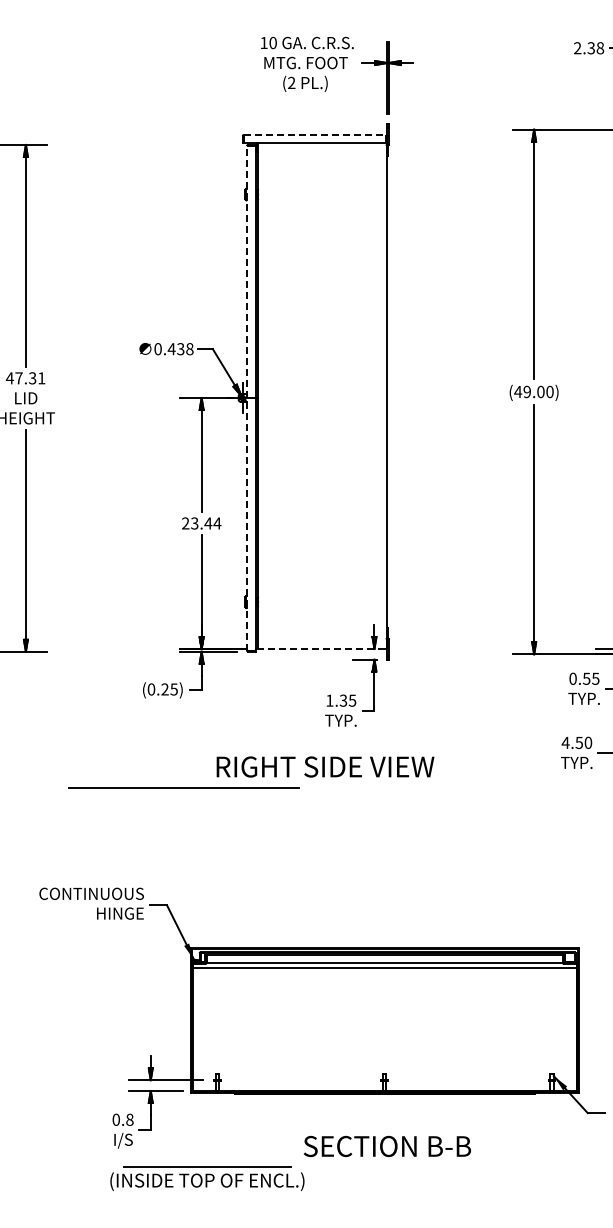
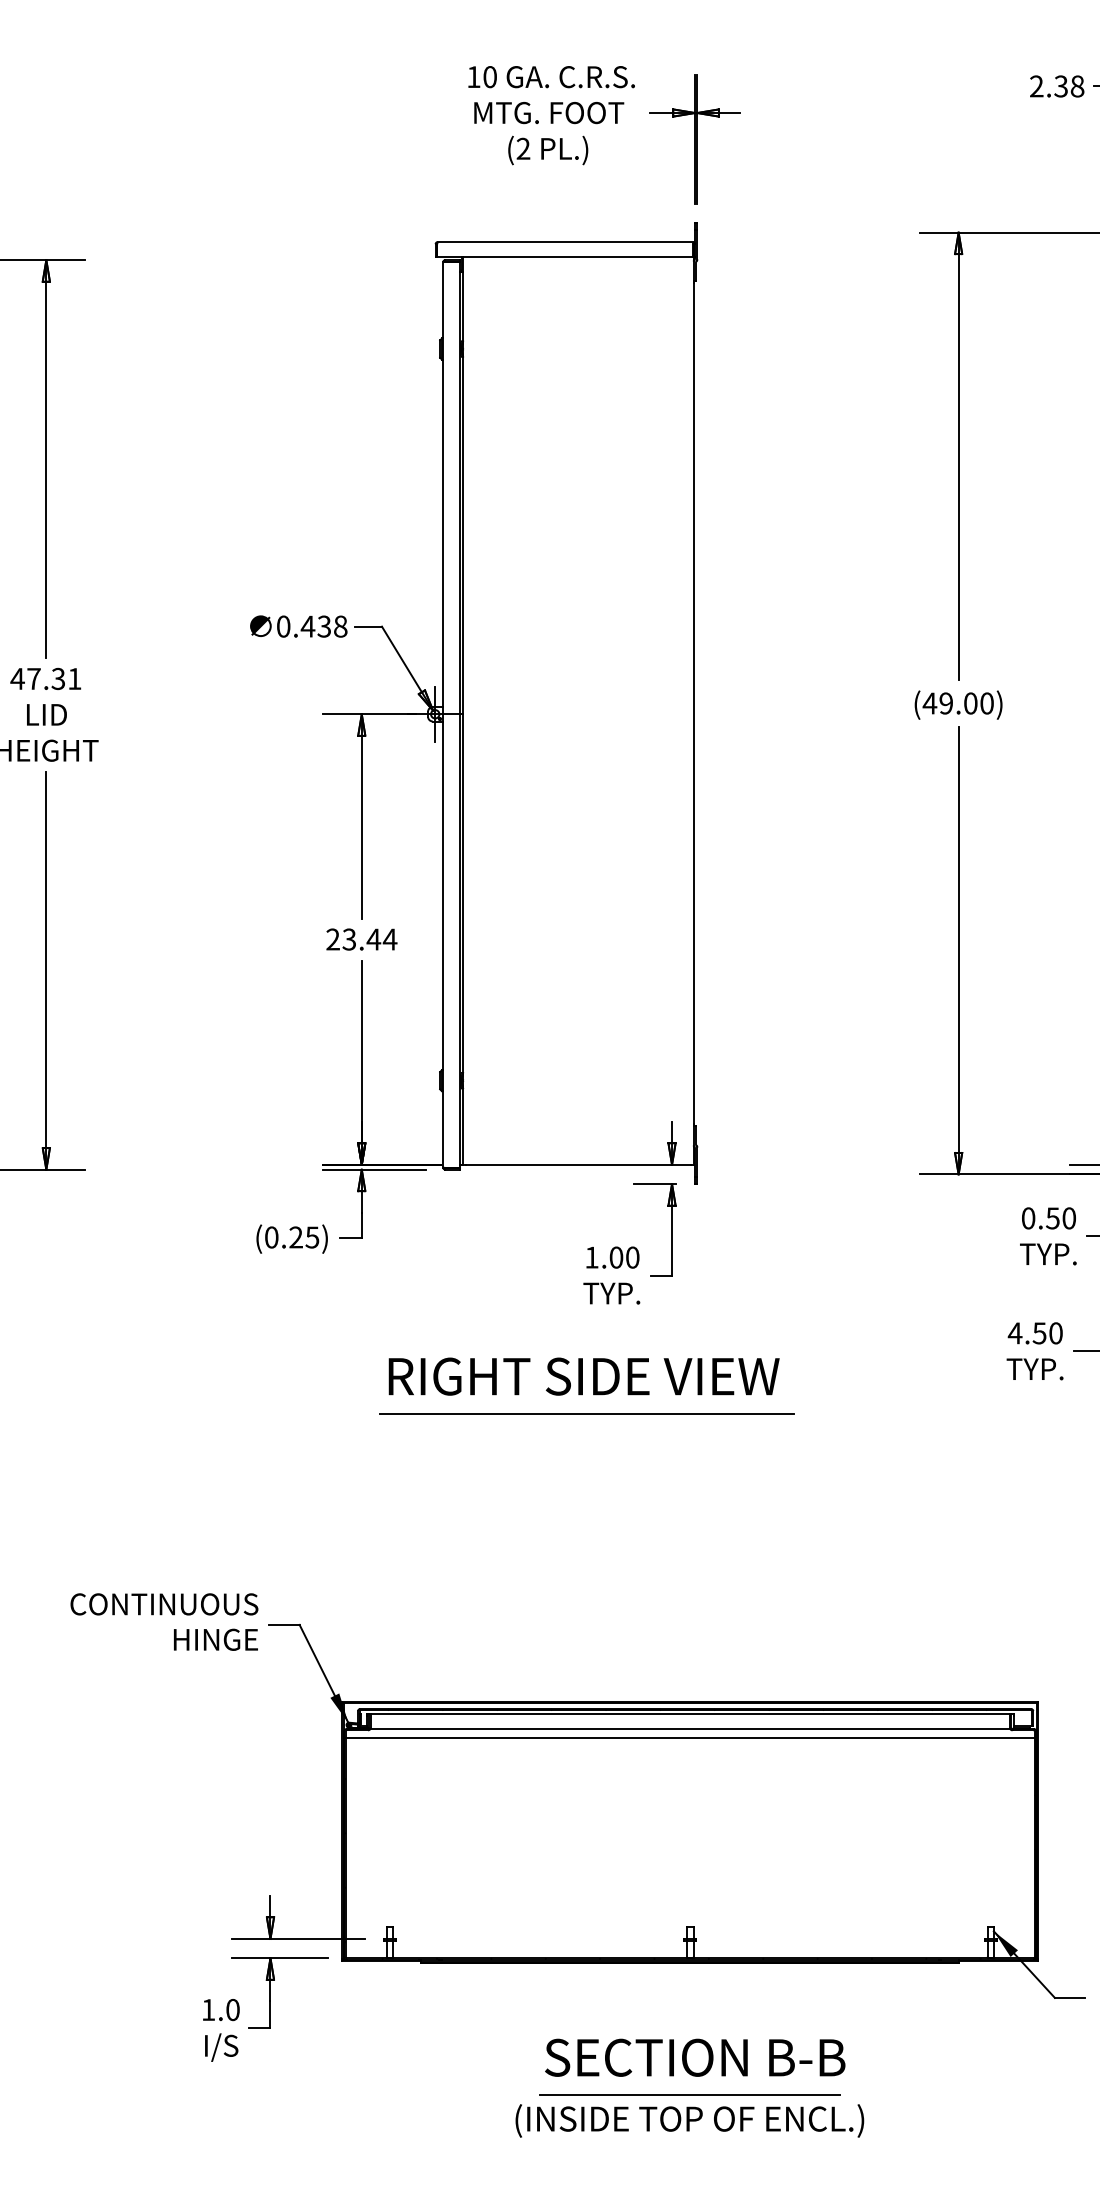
line: (315, 134) -> (566, 241), dashed -> solid
line: (246, 397) -> (442, 713), dashed -> solid
line: (322, 648) -> (578, 1163), dashed -> solid
text: (595, 678) -> (1068, 1217), 0.55 -> 0.50
text: (347, 700) -> (623, 1257), 1.35 -> 1.00
line: (183, 787) -> (585, 1413), moved
text: (122, 1119) -> (219, 2009), 0.8 -> 1.0
part: (207, 1178) -> (690, 2115), moved

